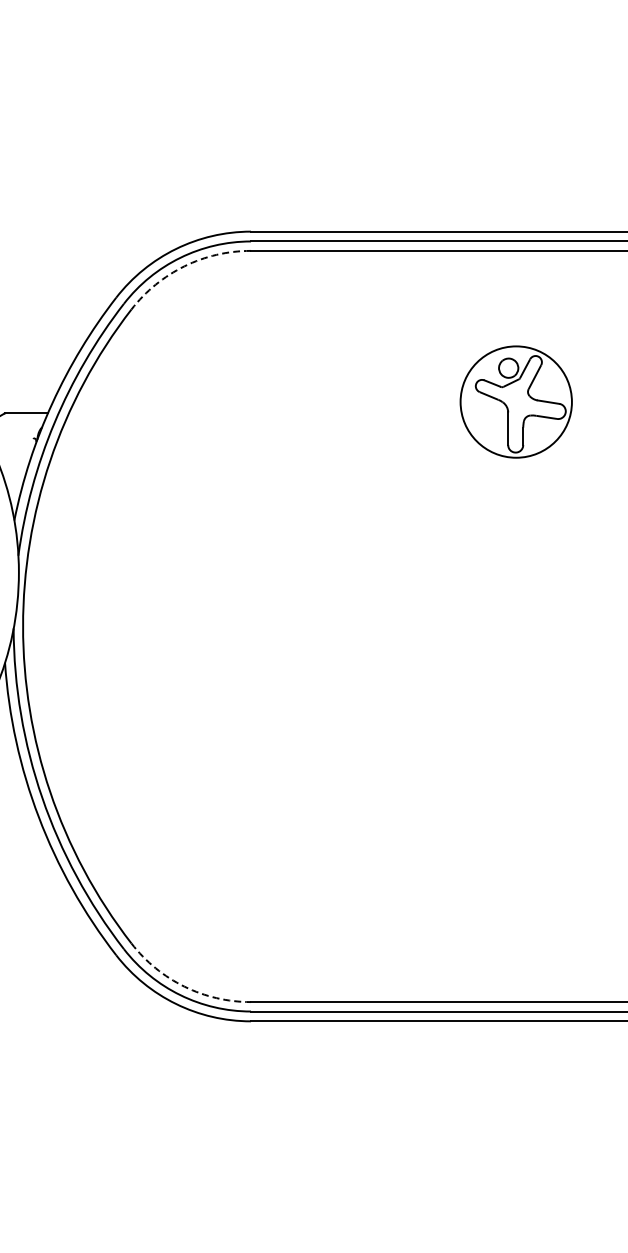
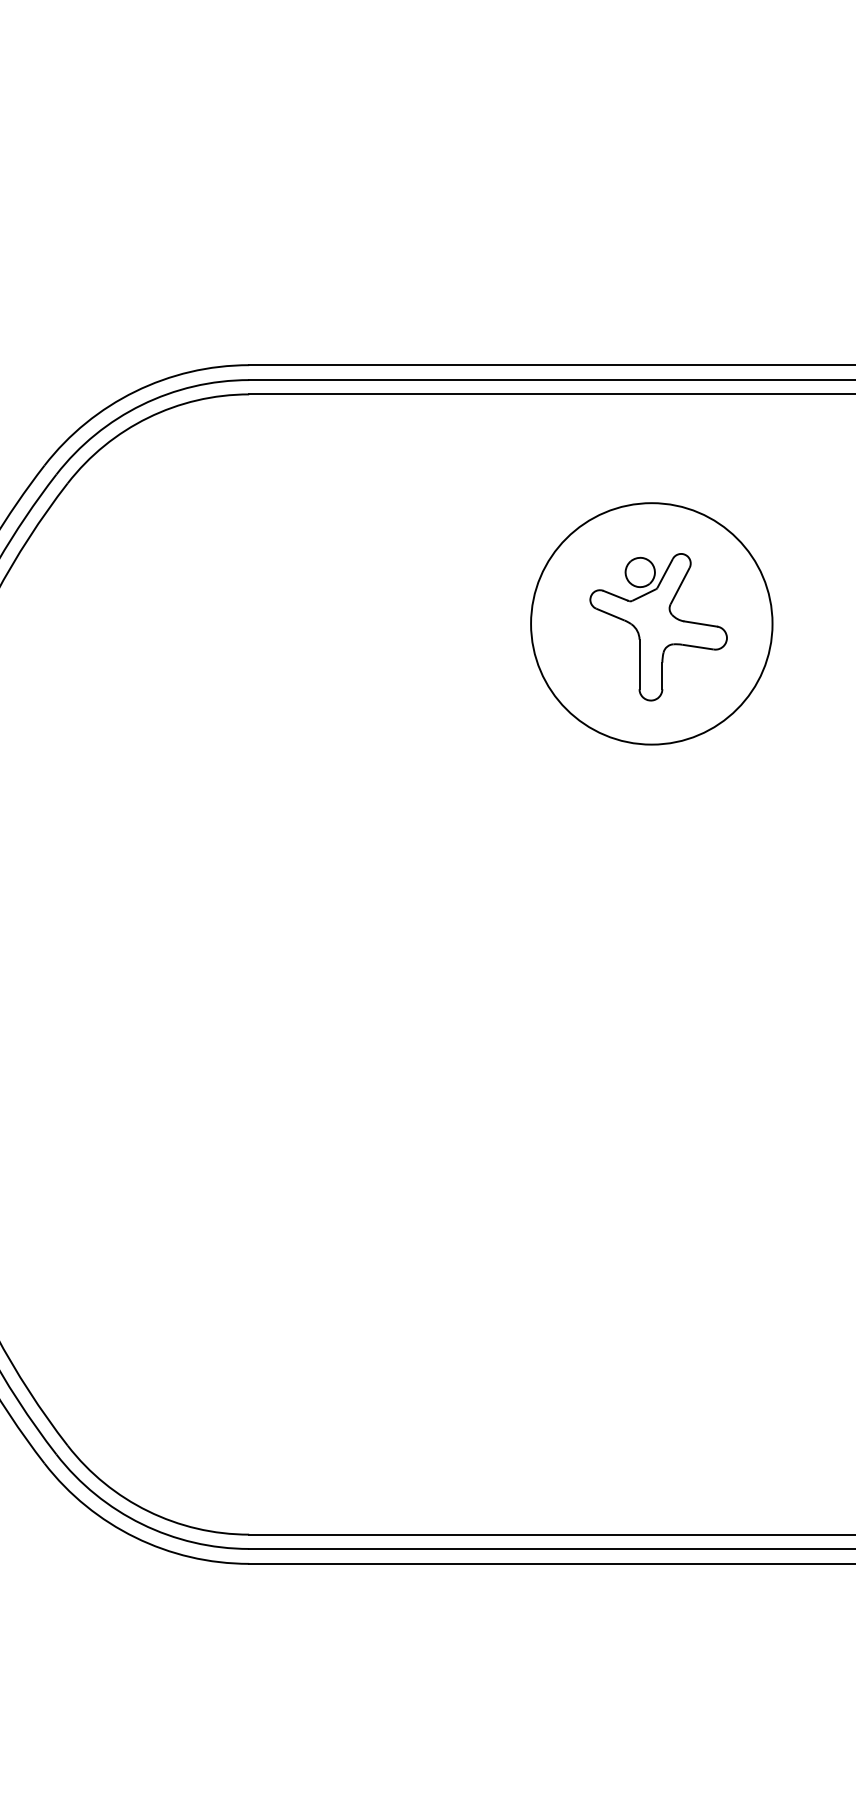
arc: (184, 266) -> (148, 418), dashed -> solid
circle: (515, 401) -> (650, 623), size x1.43
arc: (184, 986) -> (148, 1510), dashed -> solid

